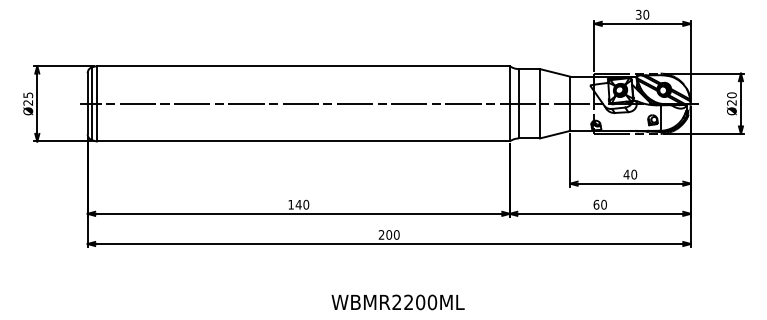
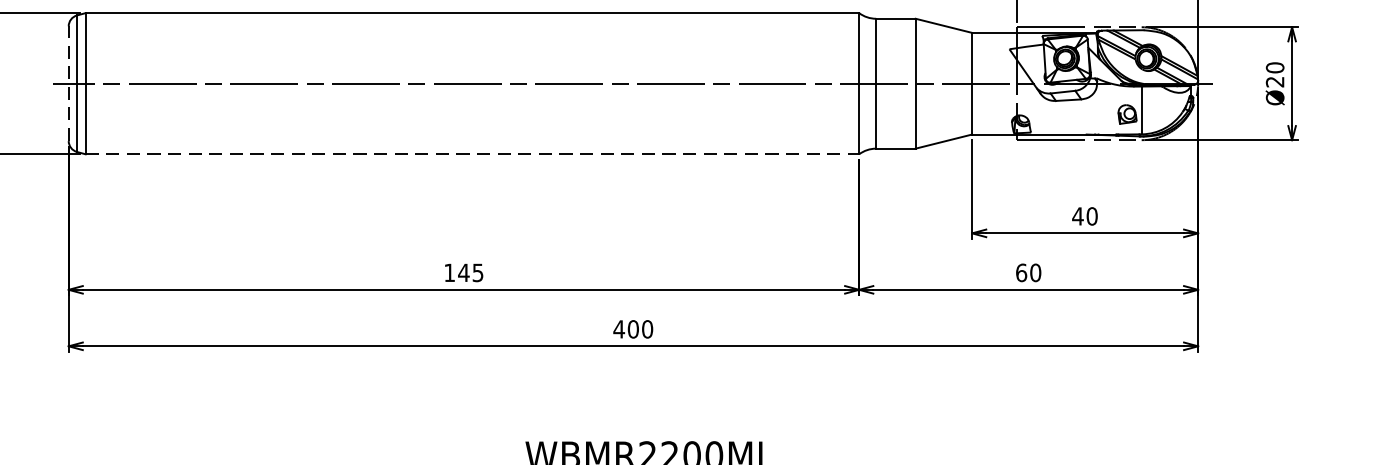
line: (87, 103) -> (68, 83), solid -> dashed
line: (303, 141) -> (472, 154), solid -> dashed
text: (306, 204) -> (478, 272), 140 -> 145
text: (381, 234) -> (618, 328), 200 -> 400

